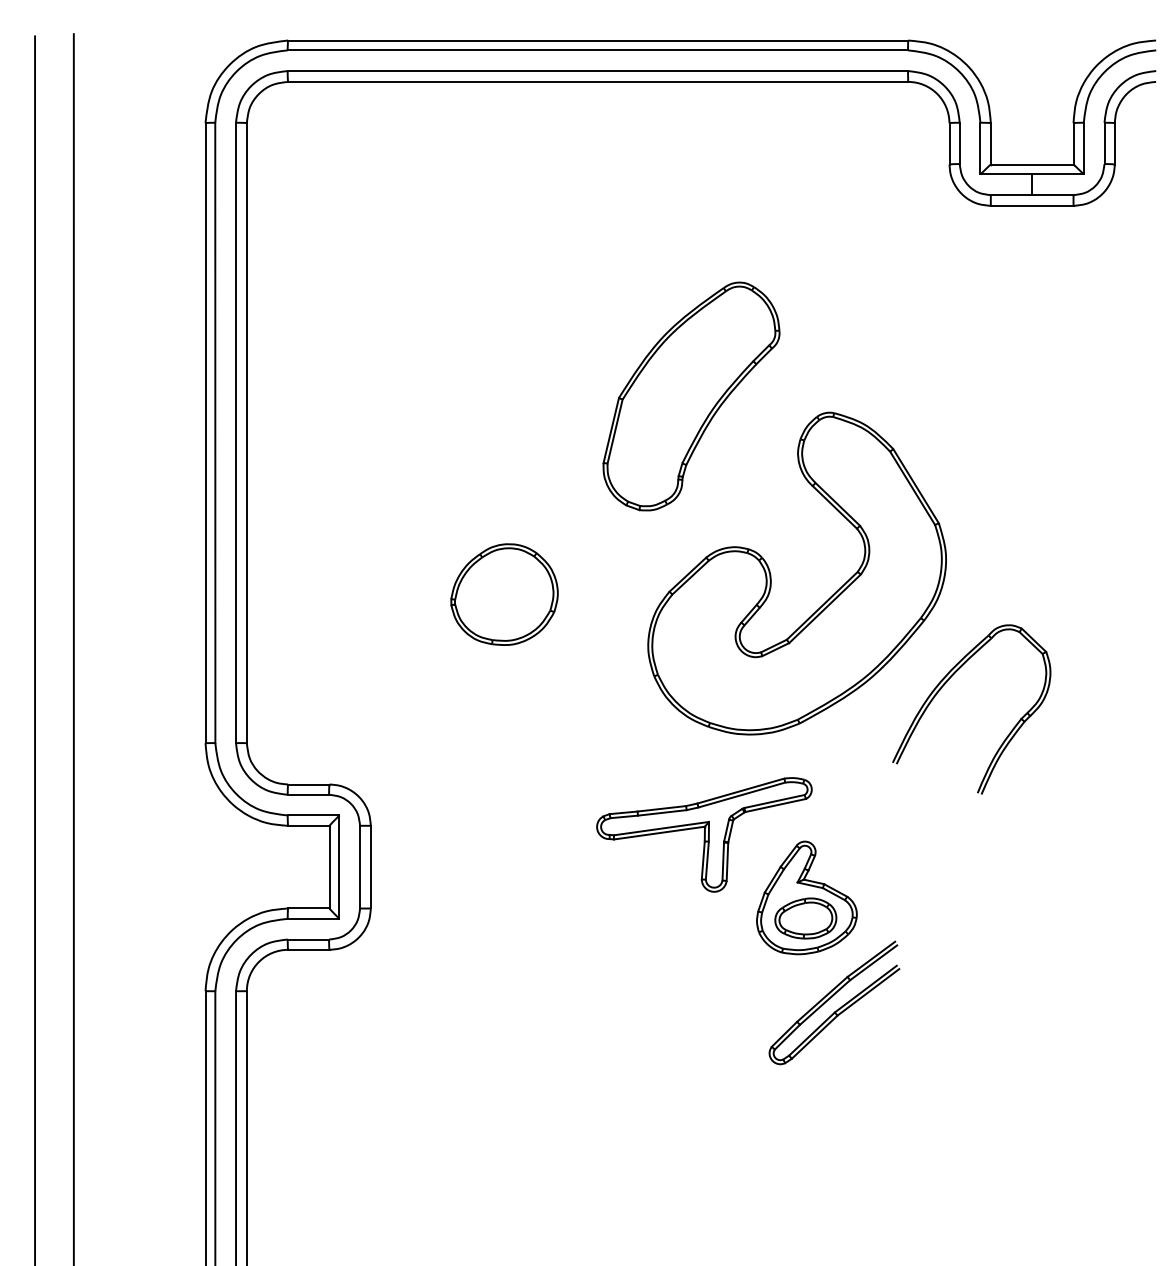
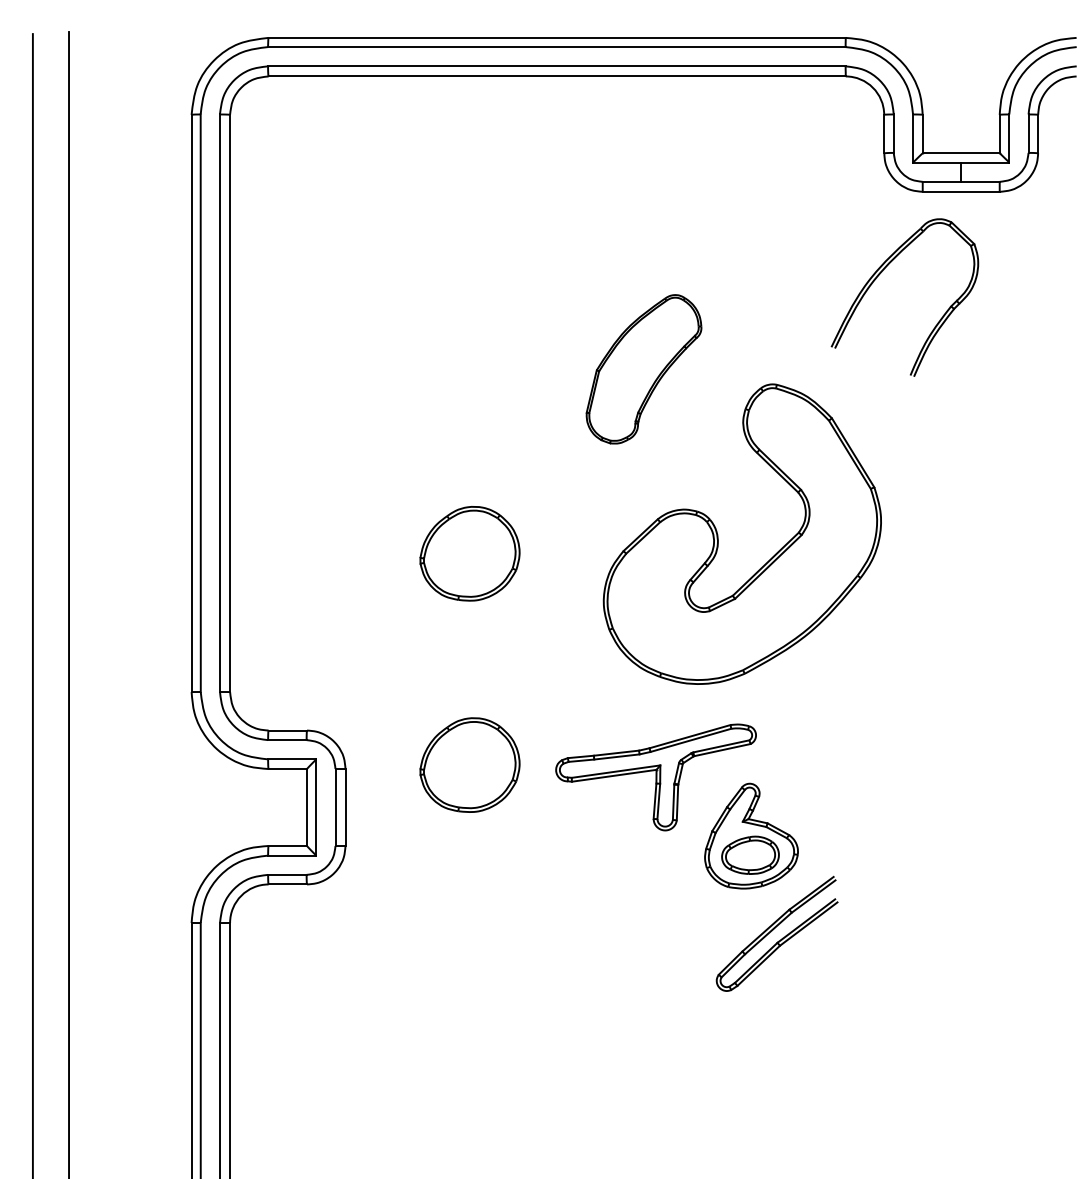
part: (691, 396) -> (644, 369), size x0.7
part: (941, 689) -> (876, 279), moved
part: (504, 821) -> (469, 764), added

